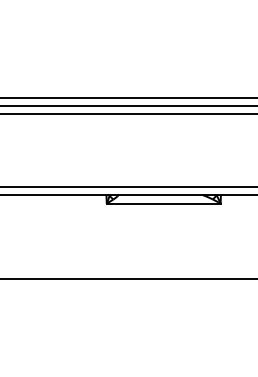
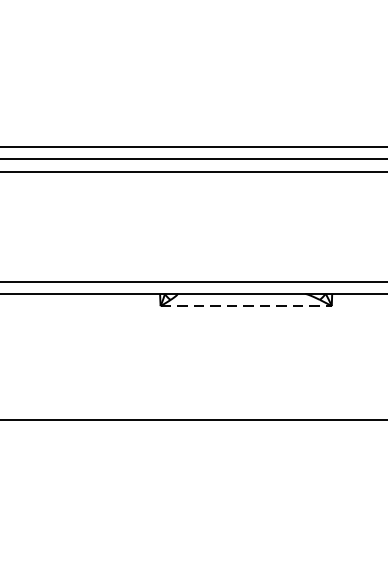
line: (163, 203) -> (245, 306), solid -> dashed

